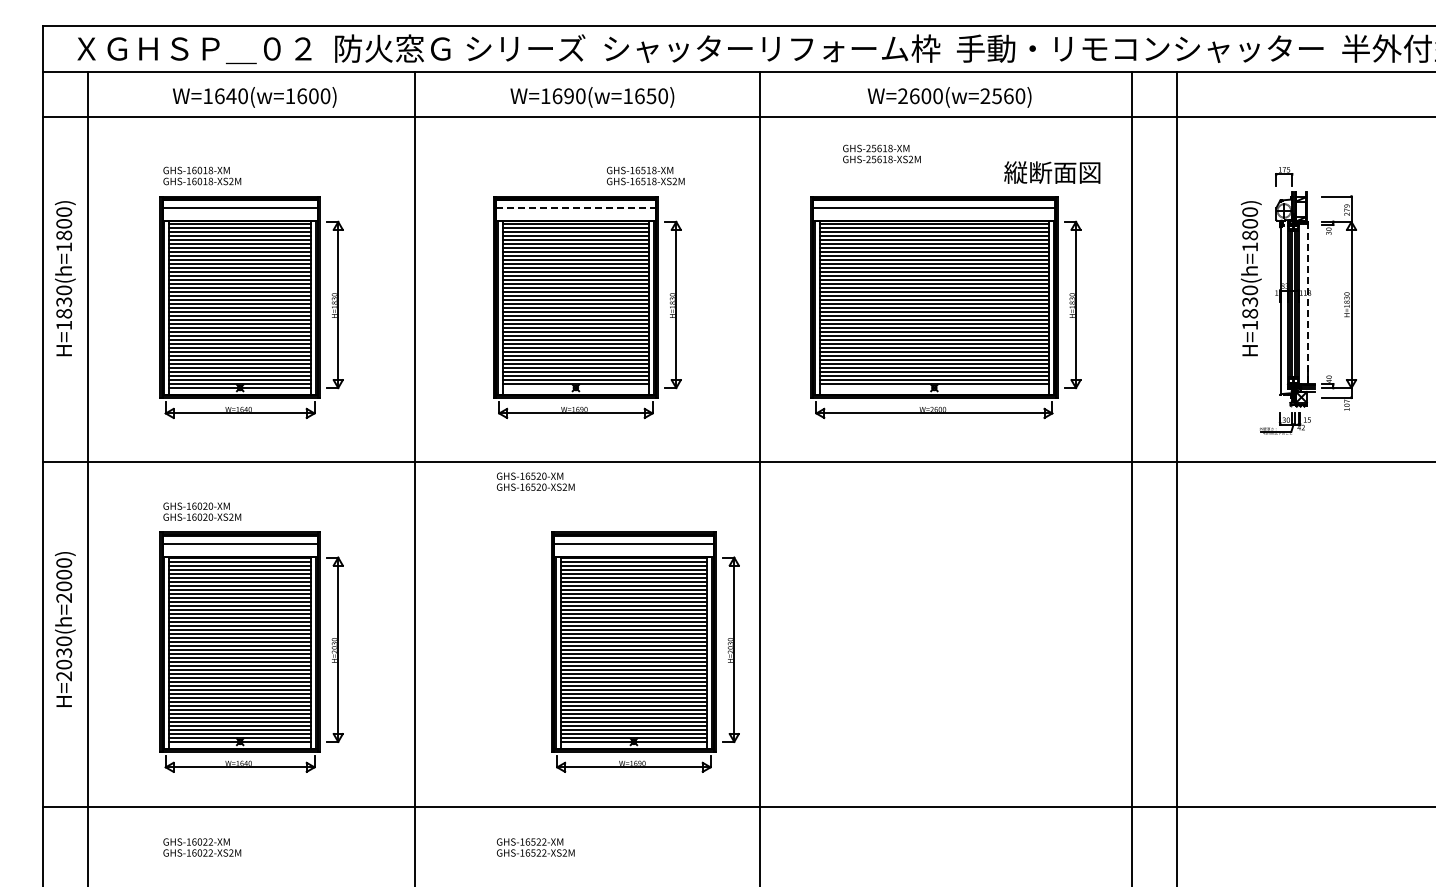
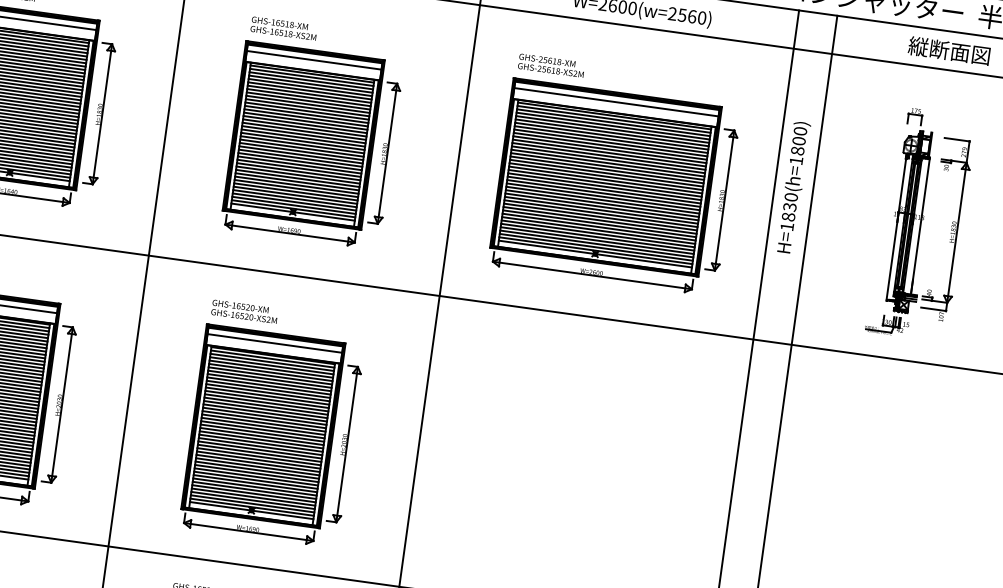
text: (881, 153) -> (551, 65), moved
text: (1052, 172) -> (949, 50), moved
text: (645, 175) -> (283, 28), moved
line: (575, 208) -> (313, 60), dashed -> solid
text: (1250, 278) -> (793, 187), moved
line: (1308, 303) -> (920, 226), dashed -> solid
line: (575, 388) -> (292, 212), added
line: (933, 388) -> (594, 254), added
text: (535, 481) -> (244, 311), moved
part: (645, 651) -> (272, 435), moved

